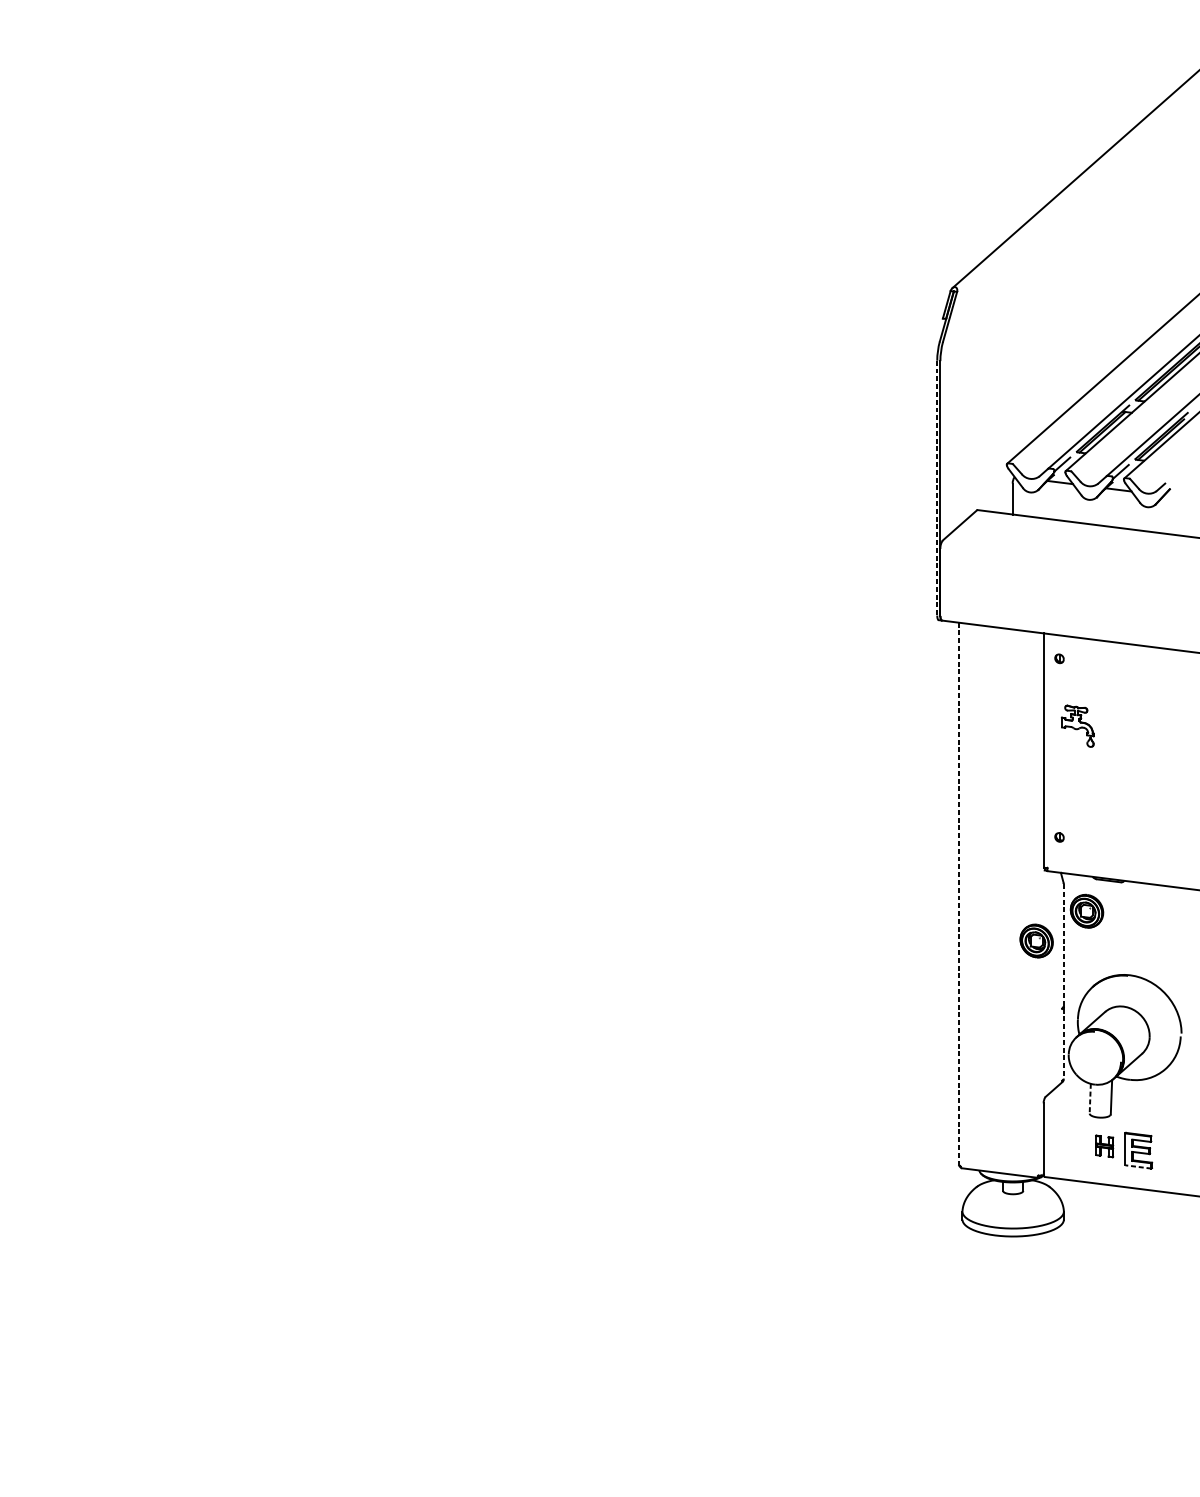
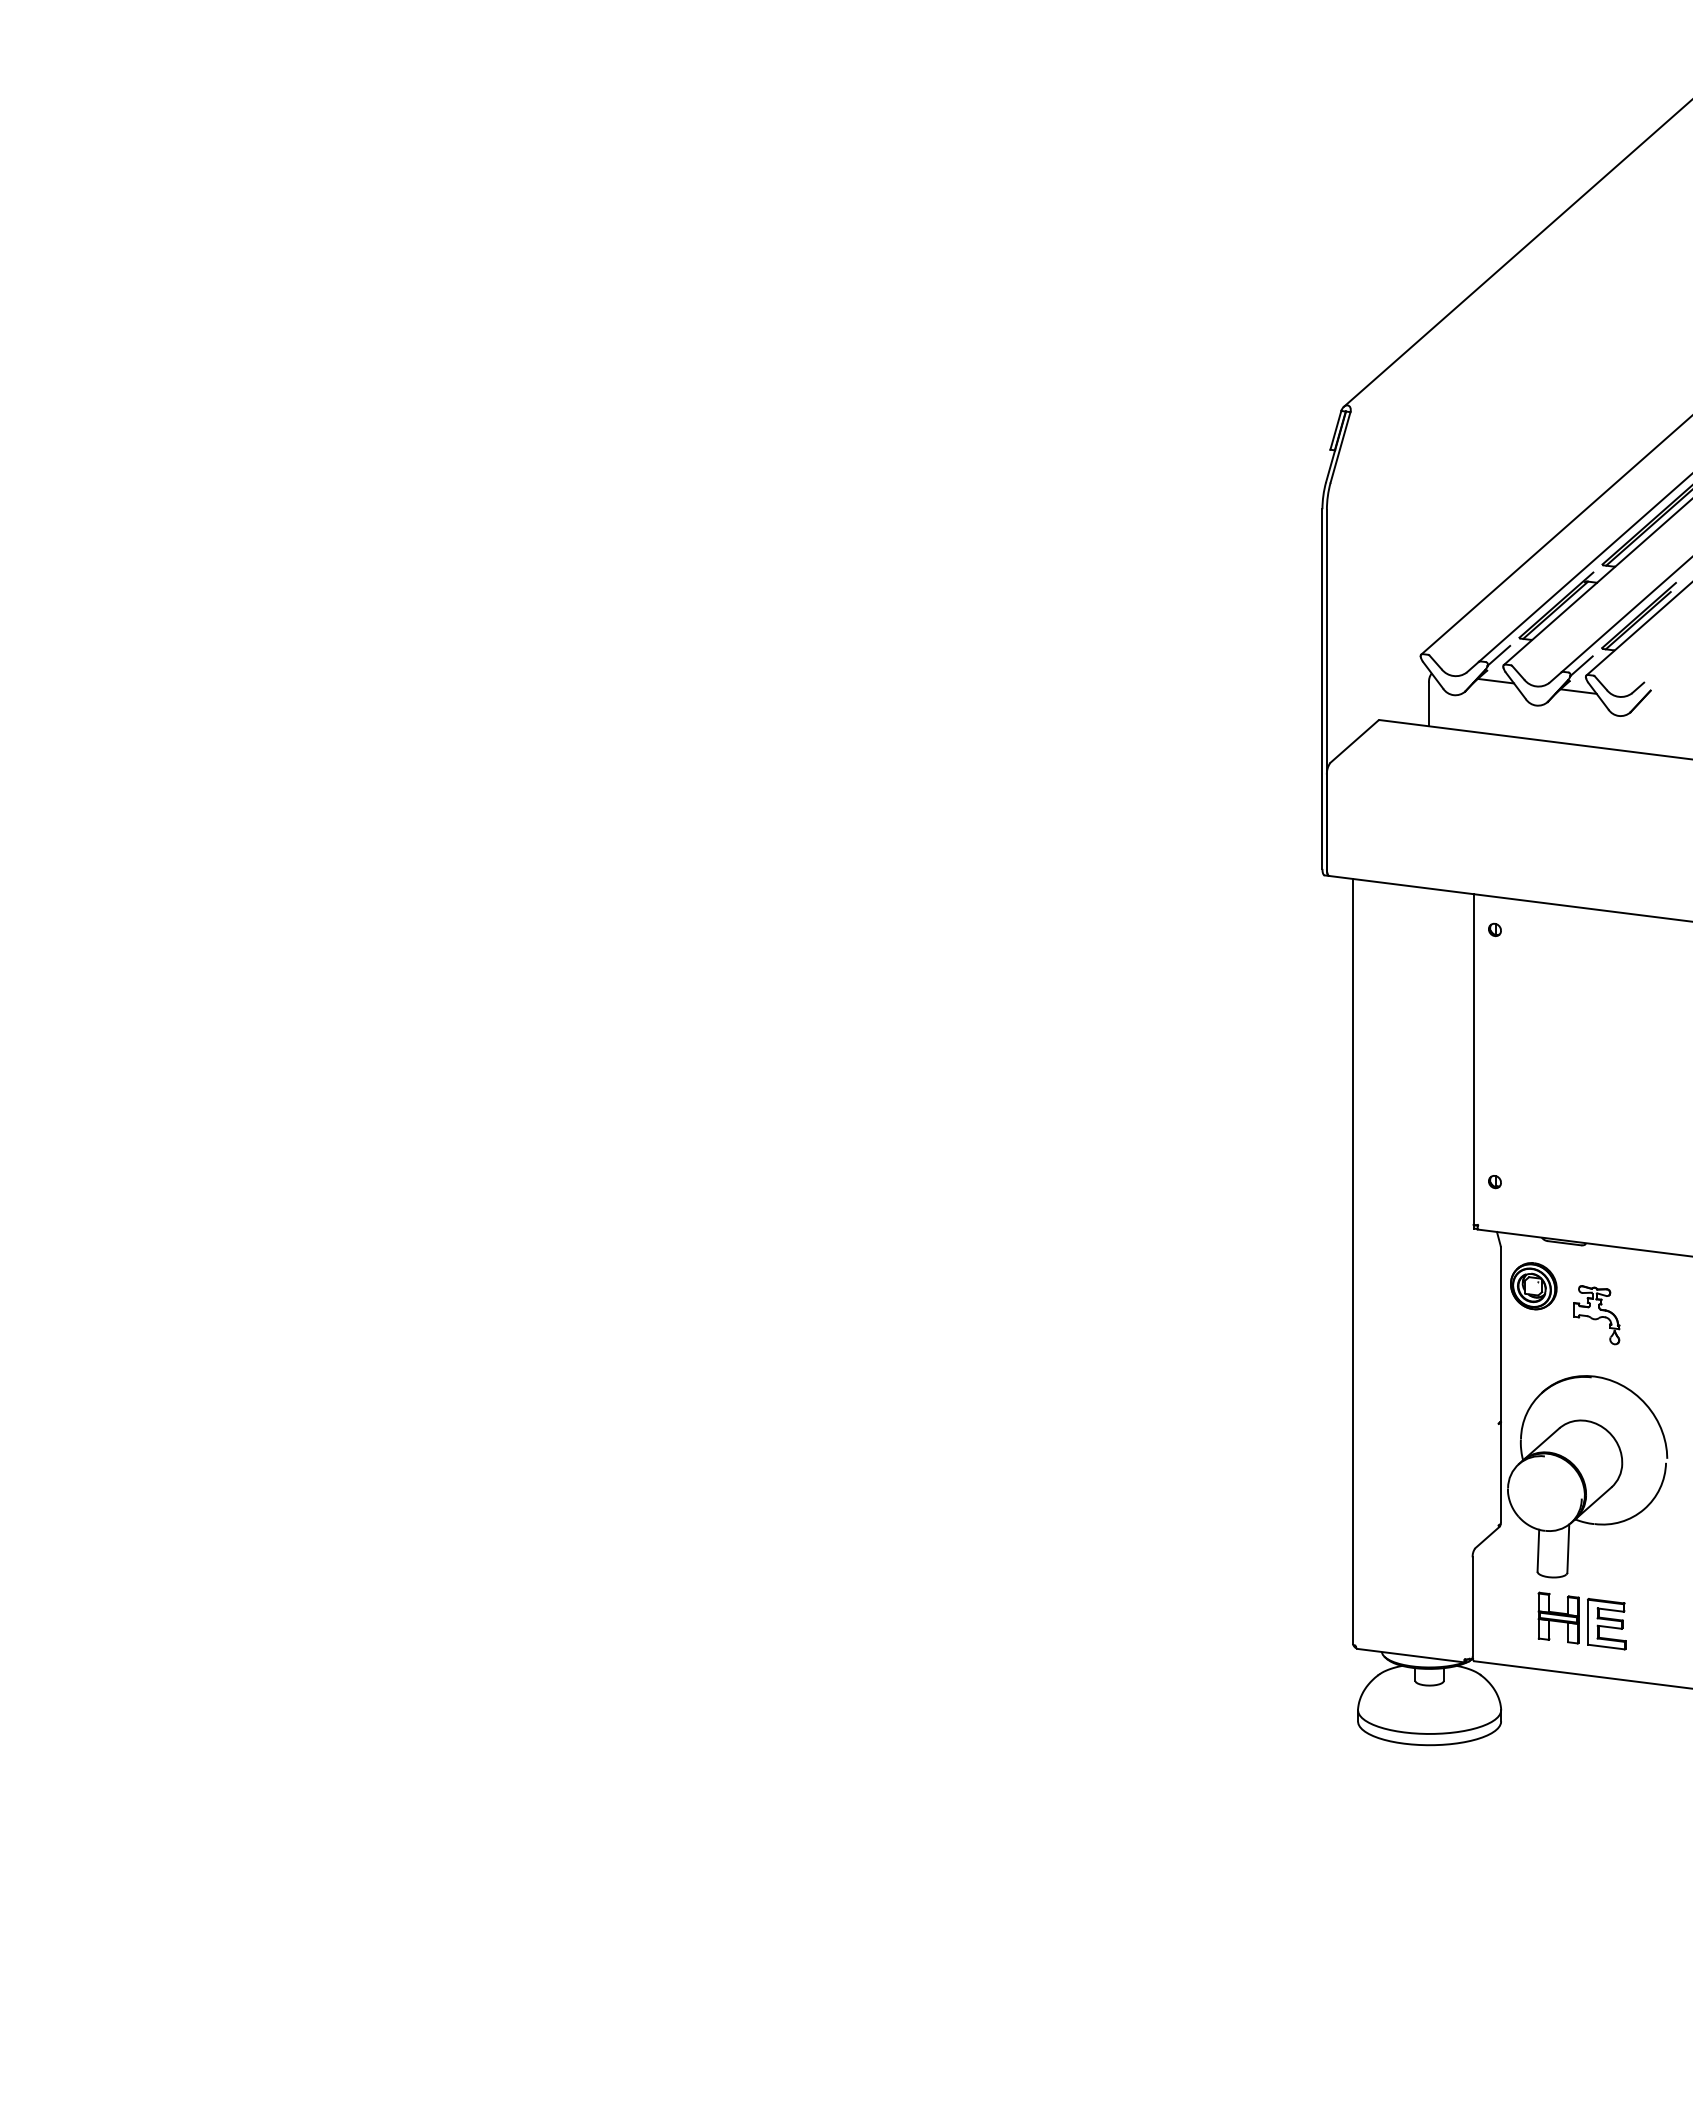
line: (937, 488) -> (1322, 689), dashed -> solid
part: (1077, 726) -> (1596, 1315), moved
line: (958, 893) -> (1352, 1261), dashed -> solid
part: (1036, 941) -> (1462, 1328), removed
line: (1063, 981) -> (1500, 1385), dashed -> solid
line: (1090, 1099) -> (1538, 1551), dashed -> solid
part: (1104, 1146) -> (1558, 1617), size x1.67
line: (1137, 1167) -> (1605, 1647), dashed -> solid

